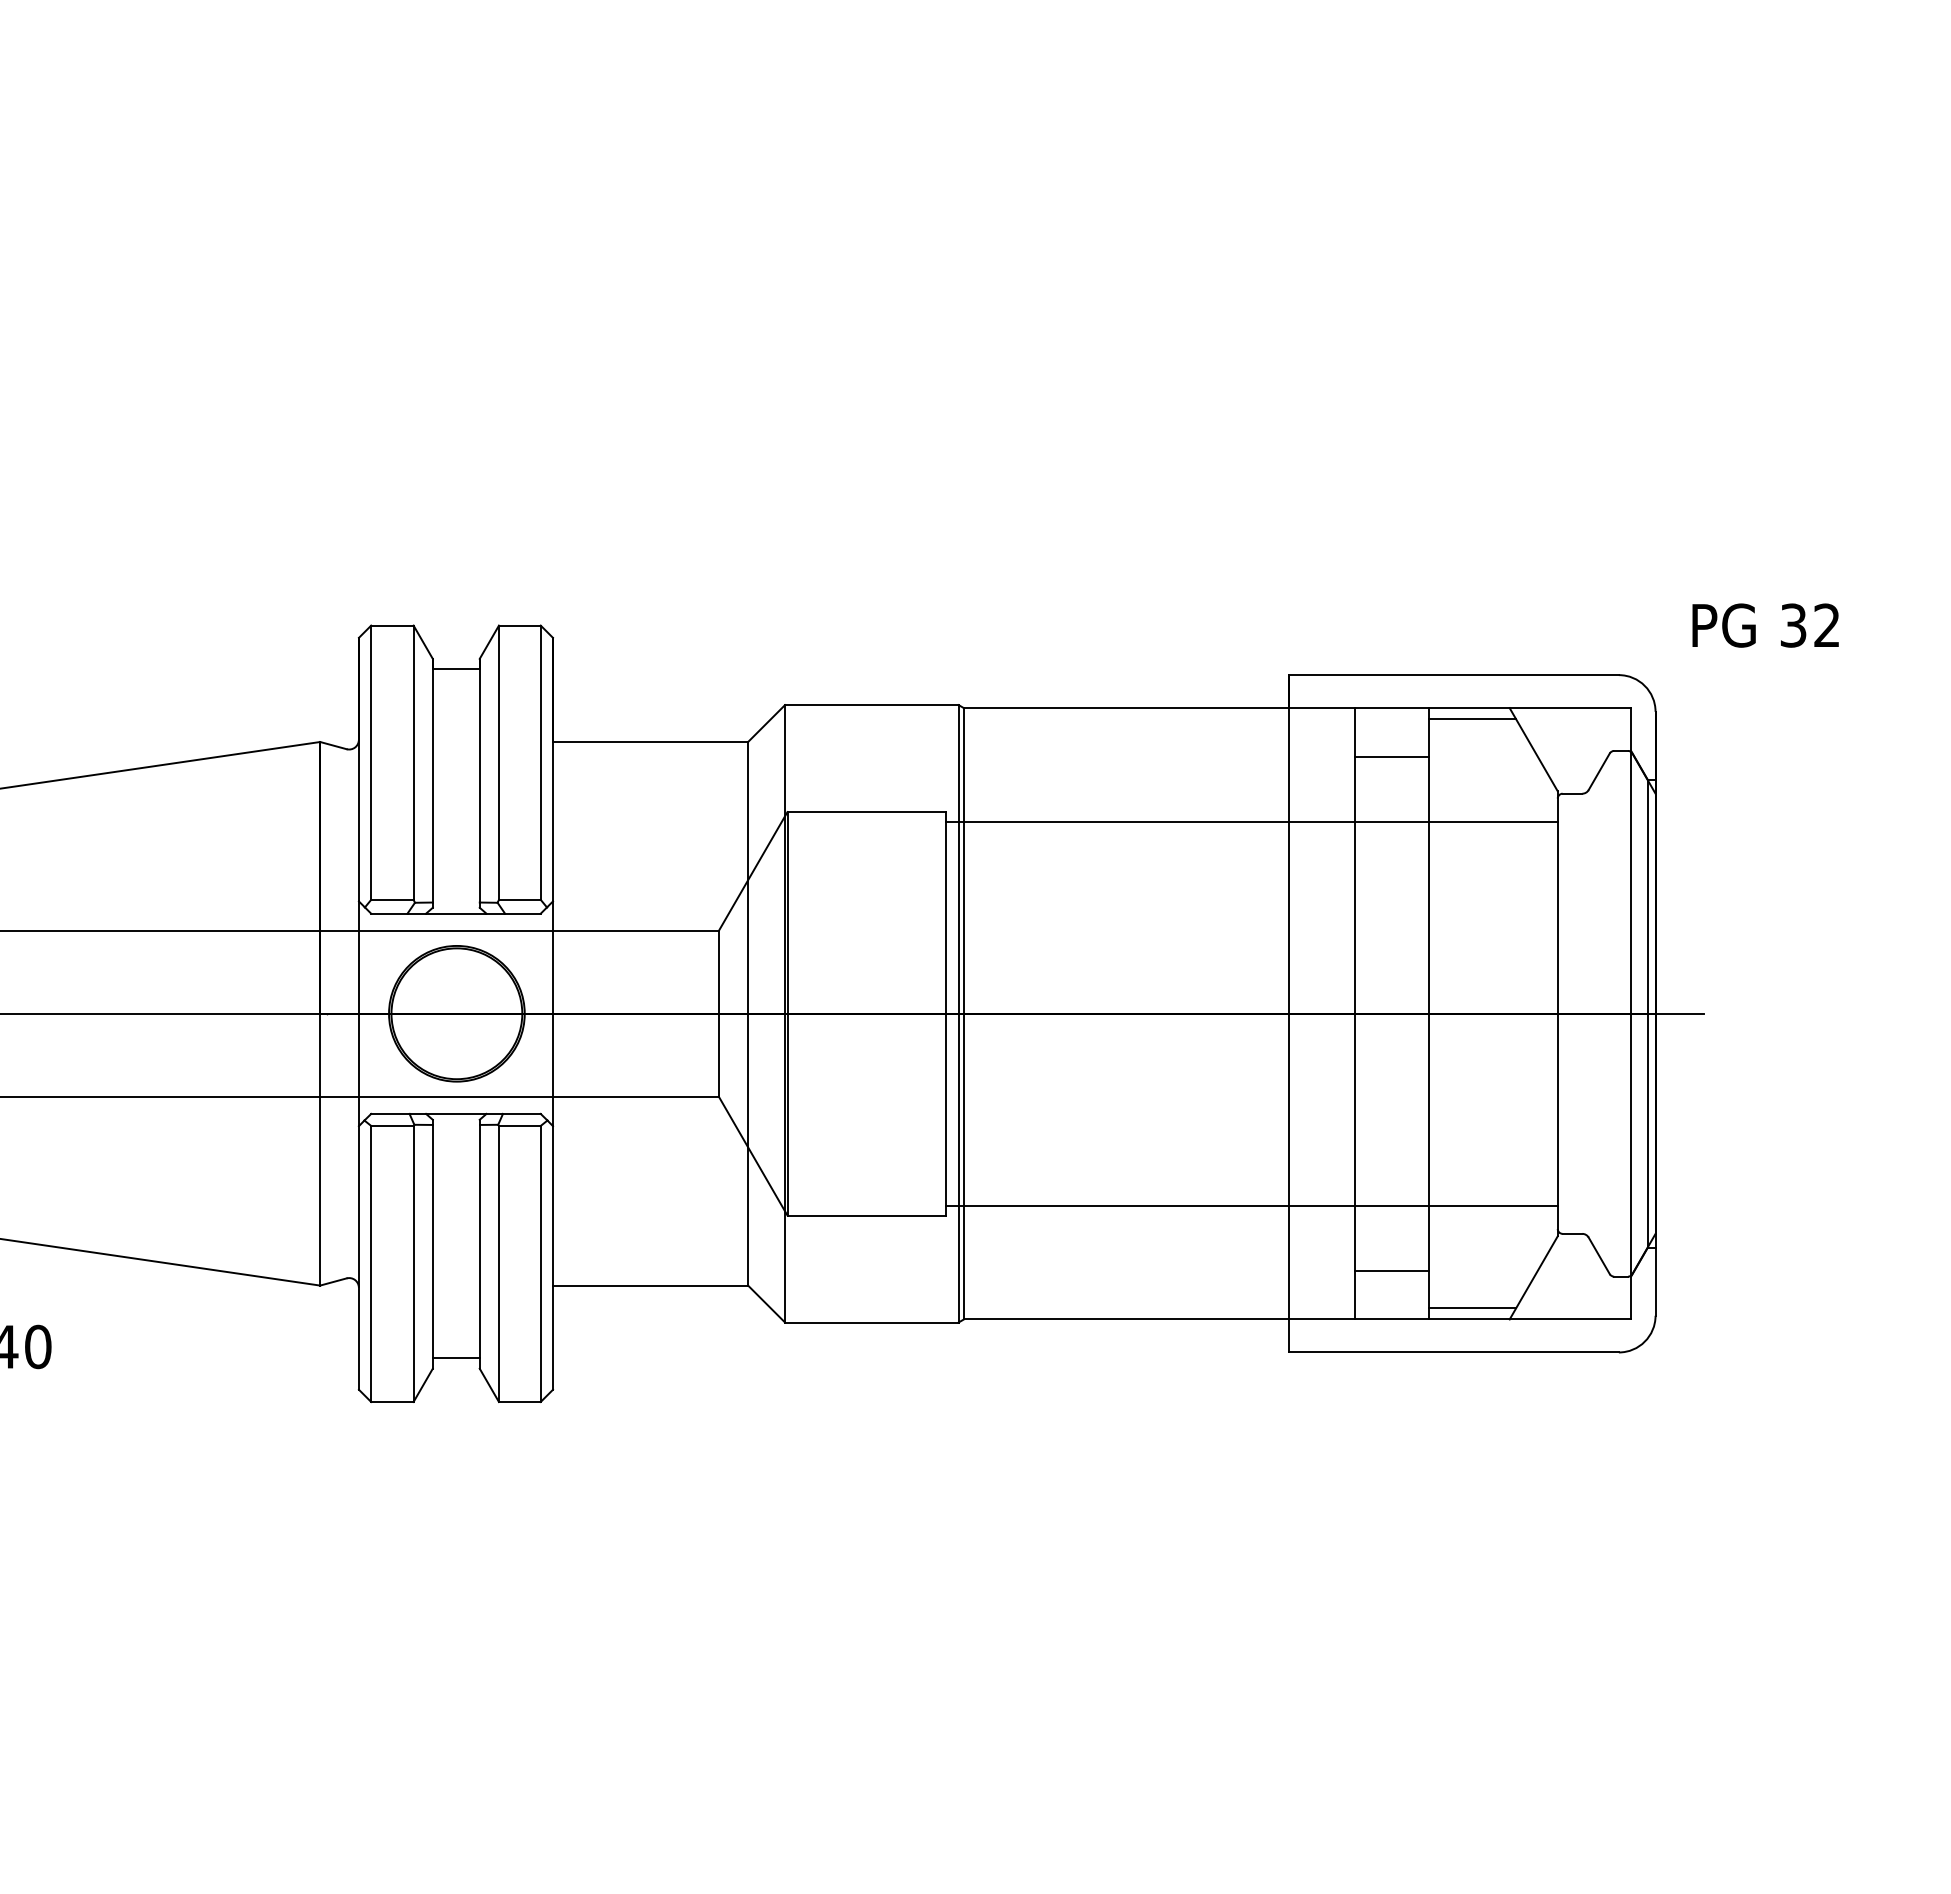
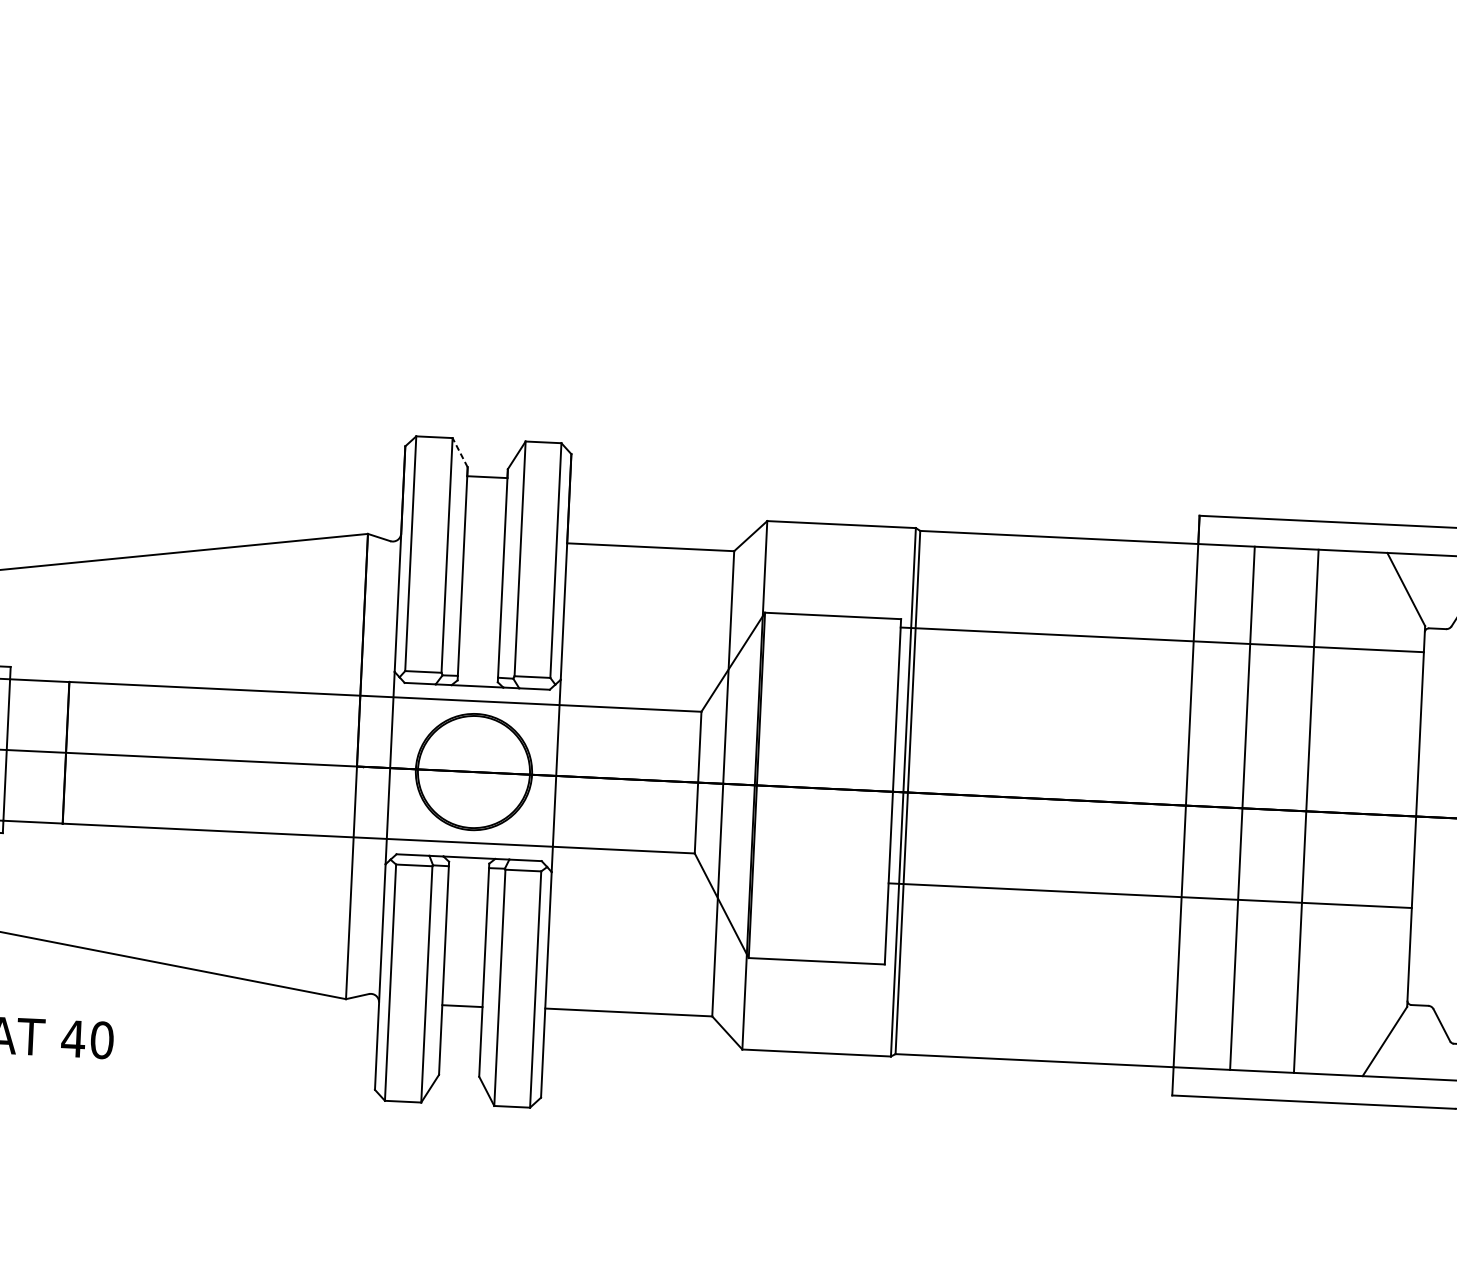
line: (422, 641) -> (459, 452), solid -> dashed
line: (1472, 719) -> (1355, 561), removed
line: (1391, 757) -> (1284, 590), removed
line: (1251, 1205) -> (1149, 895), moved
line: (1391, 1270) -> (1263, 1029), removed
line: (1472, 1308) -> (1331, 1065), removed
line: (455, 1358) -> (461, 1006), moved

